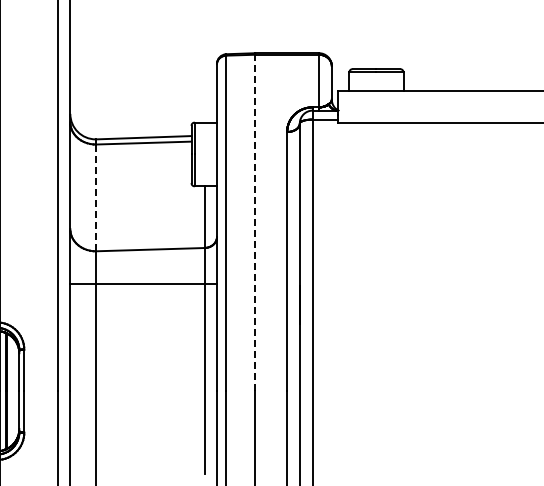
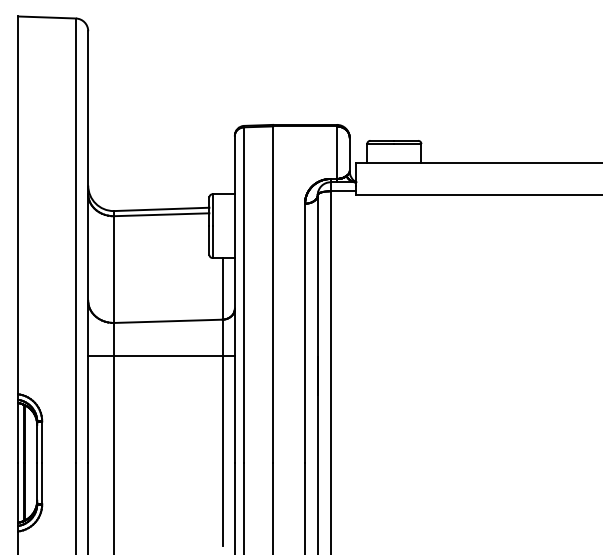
line: (95, 198) -> (113, 270), dashed -> solid
line: (255, 222) -> (273, 294), dashed -> solid

